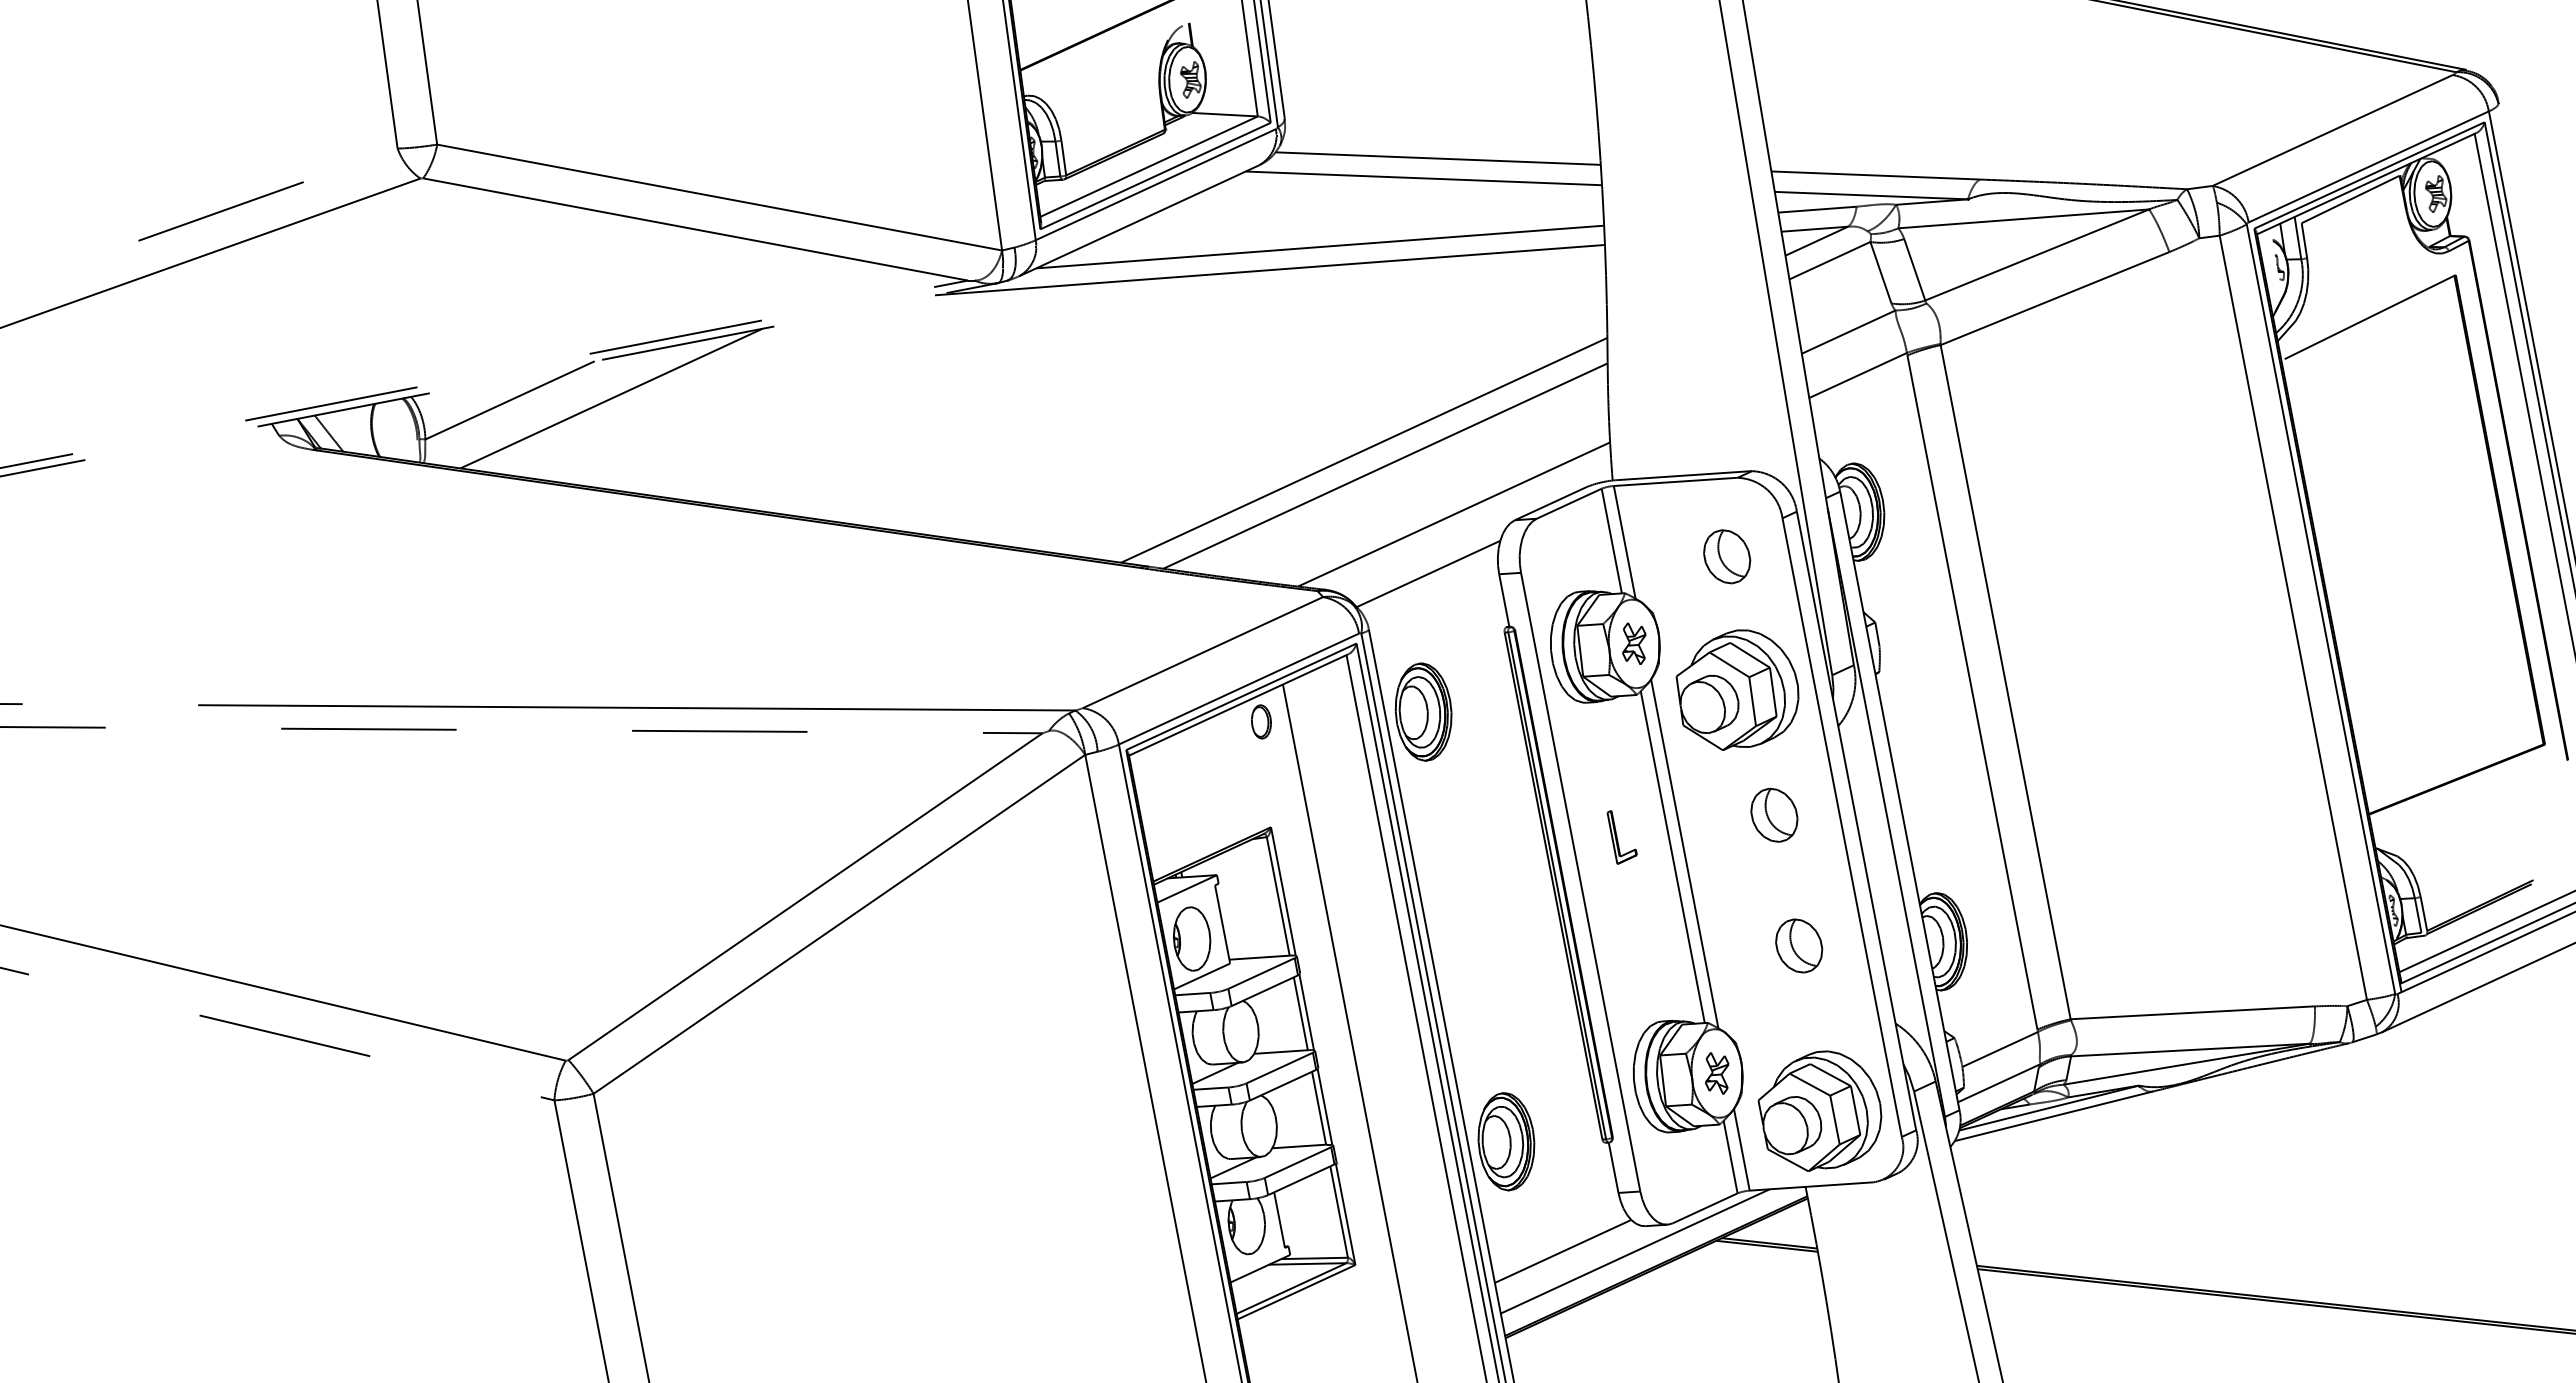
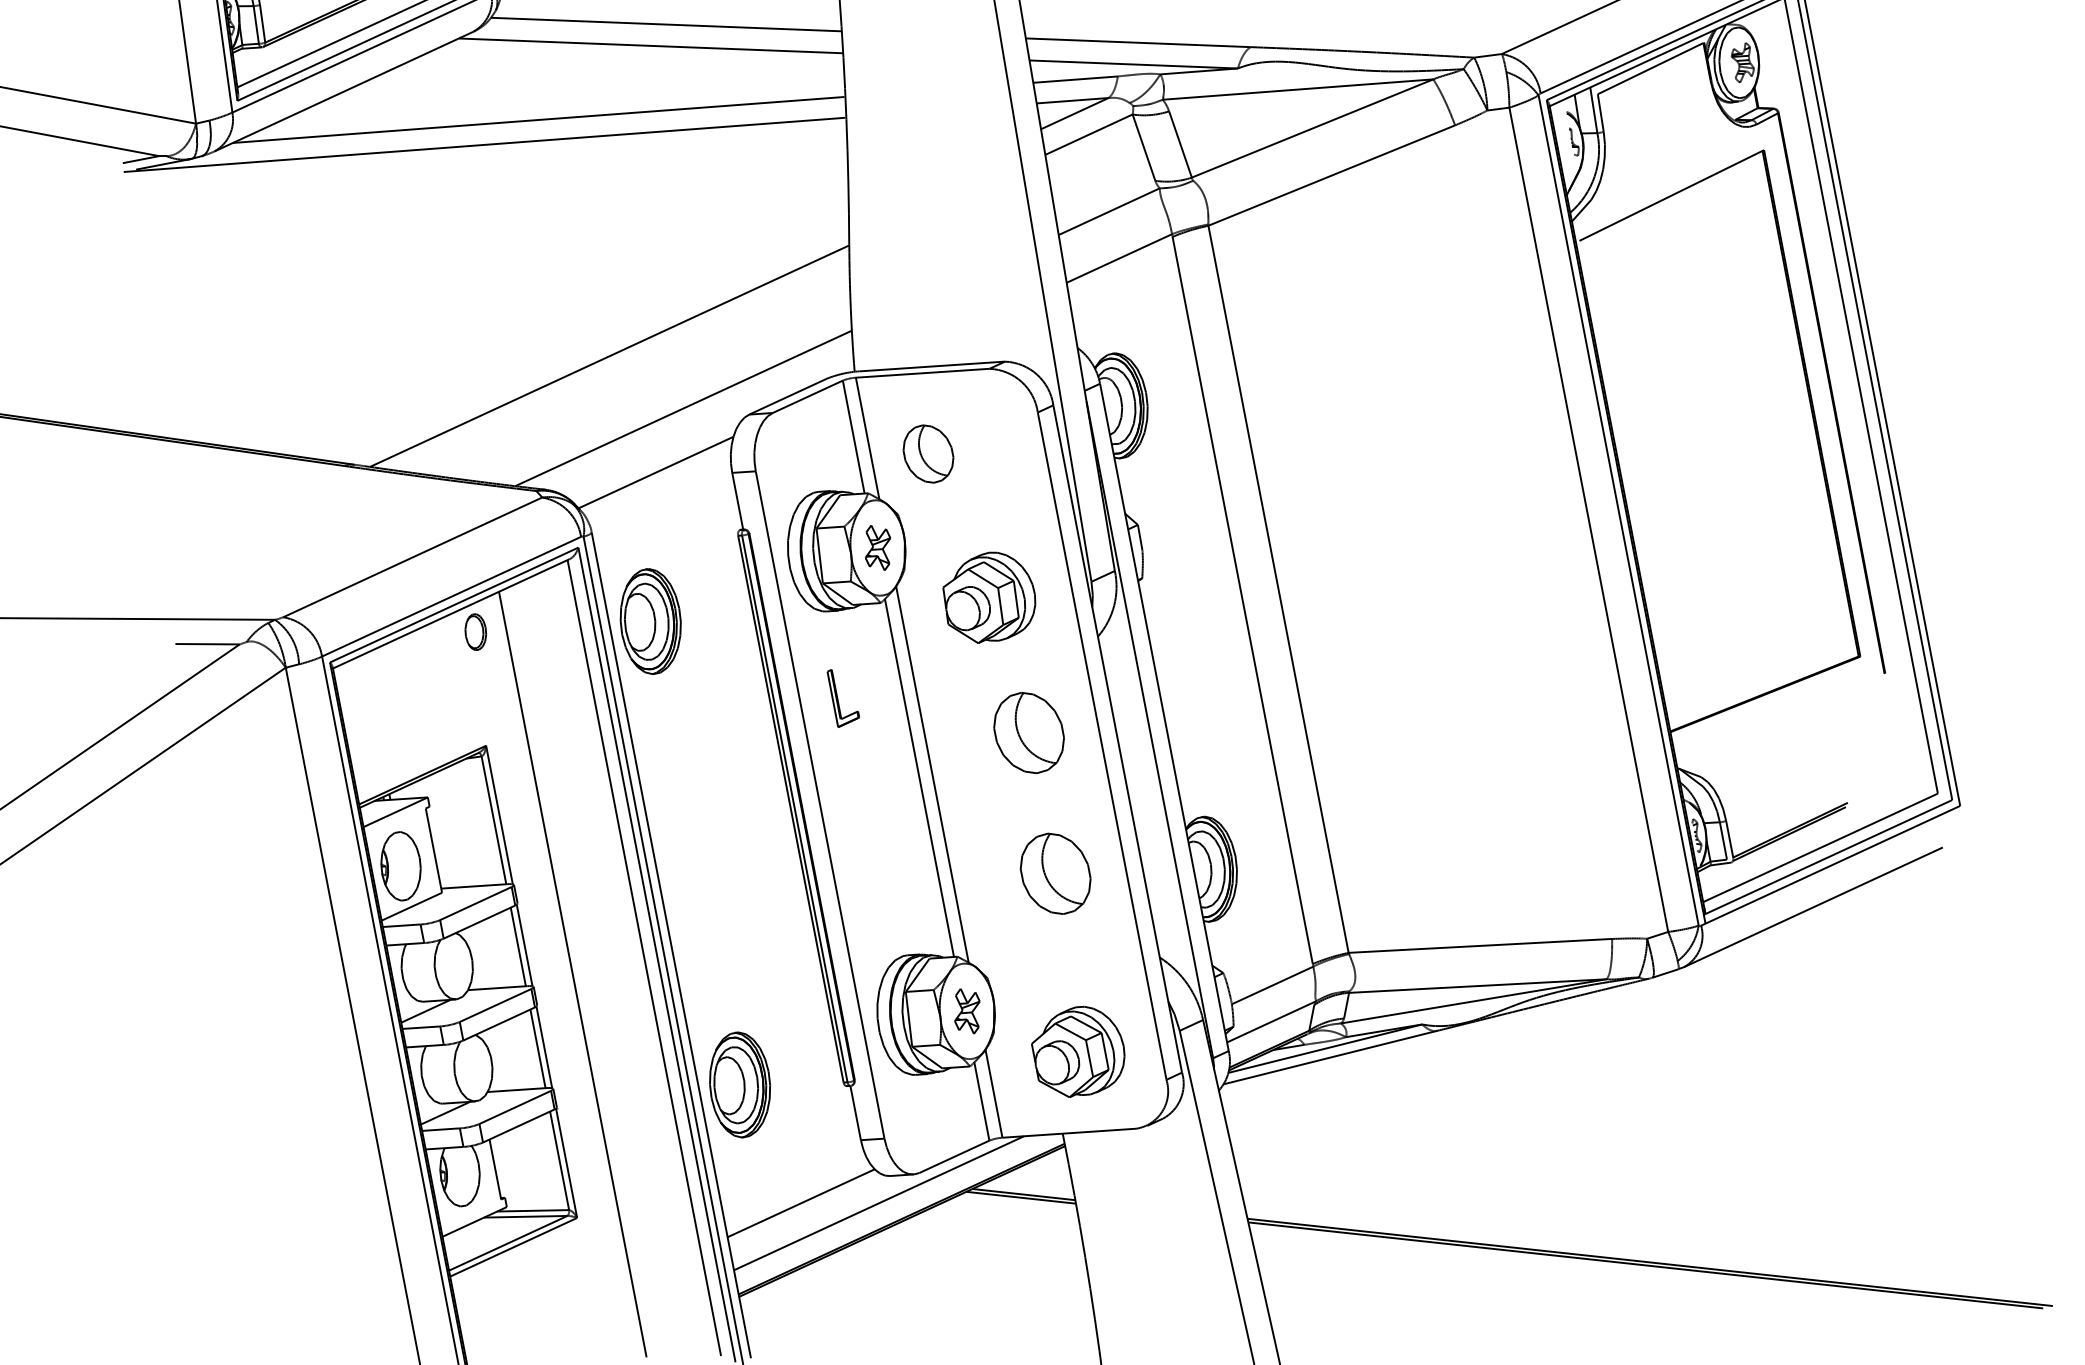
line: (1364, 449) -> (586, 338), removed
part: (1727, 556) -> (928, 453), moved
part: (1737, 689) -> (989, 597), size x0.7
part: (1774, 814) -> (1029, 732), size x1.4
part: (1621, 837) -> (842, 698), moved
part: (1799, 945) -> (1056, 873), size x1.4
part: (1819, 1110) -> (1077, 1051), size x0.7

